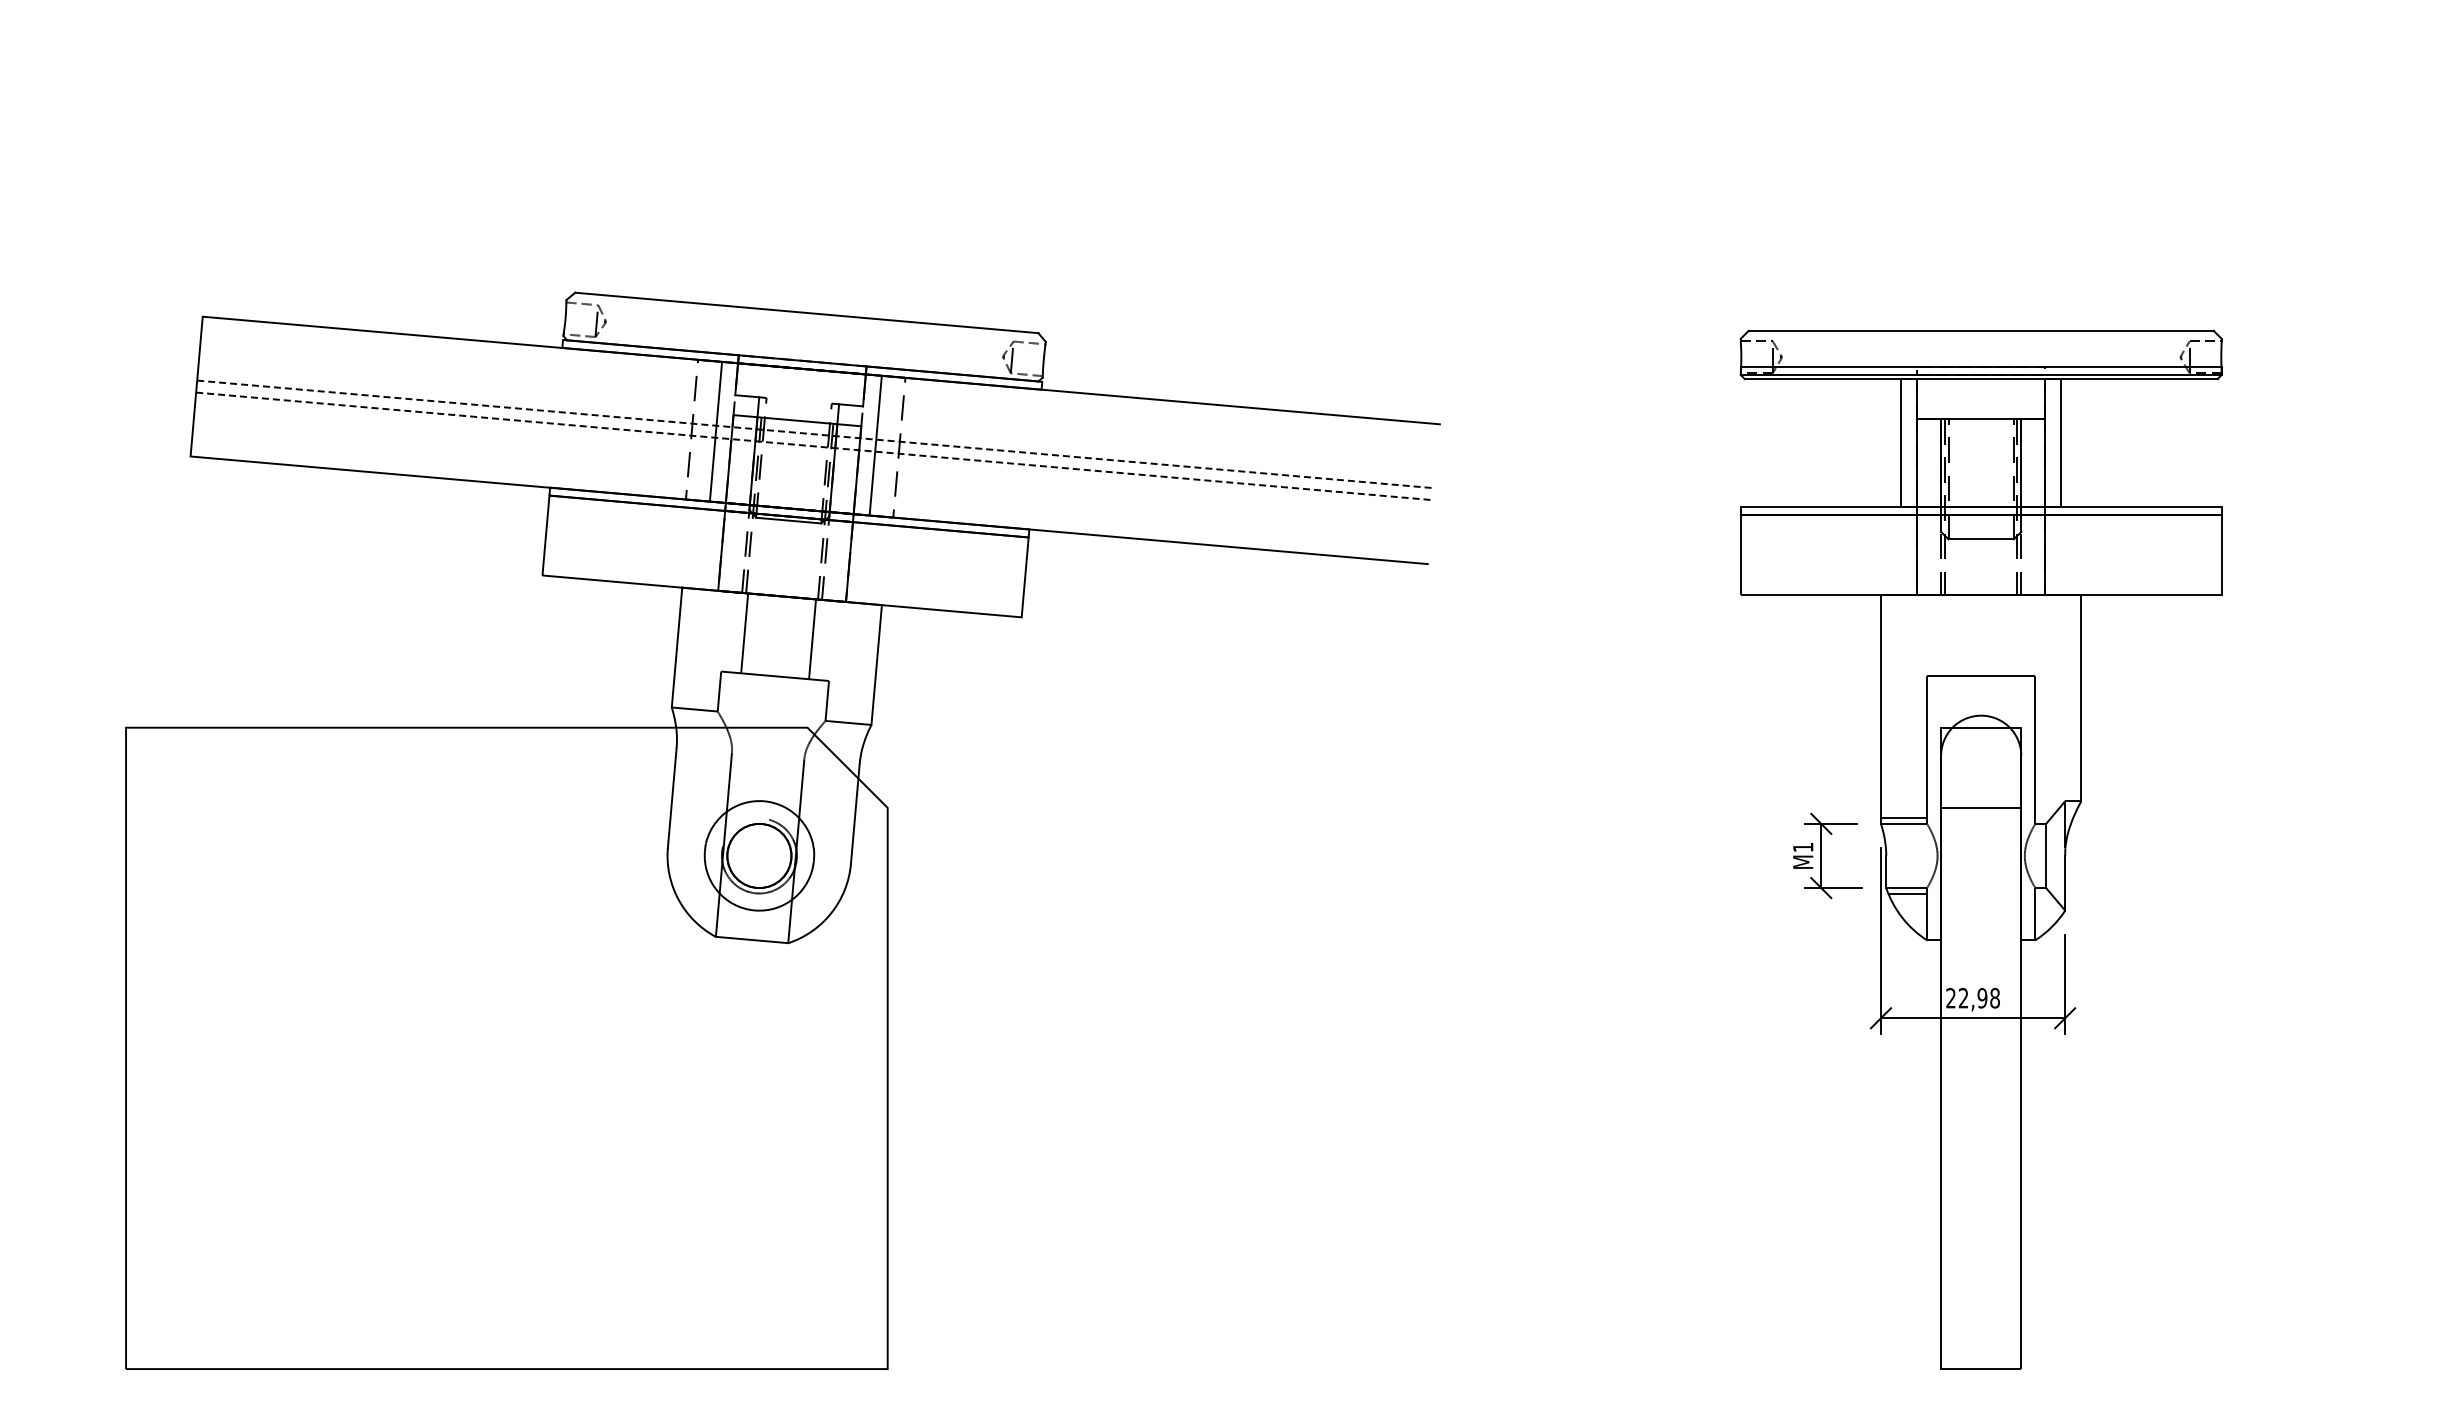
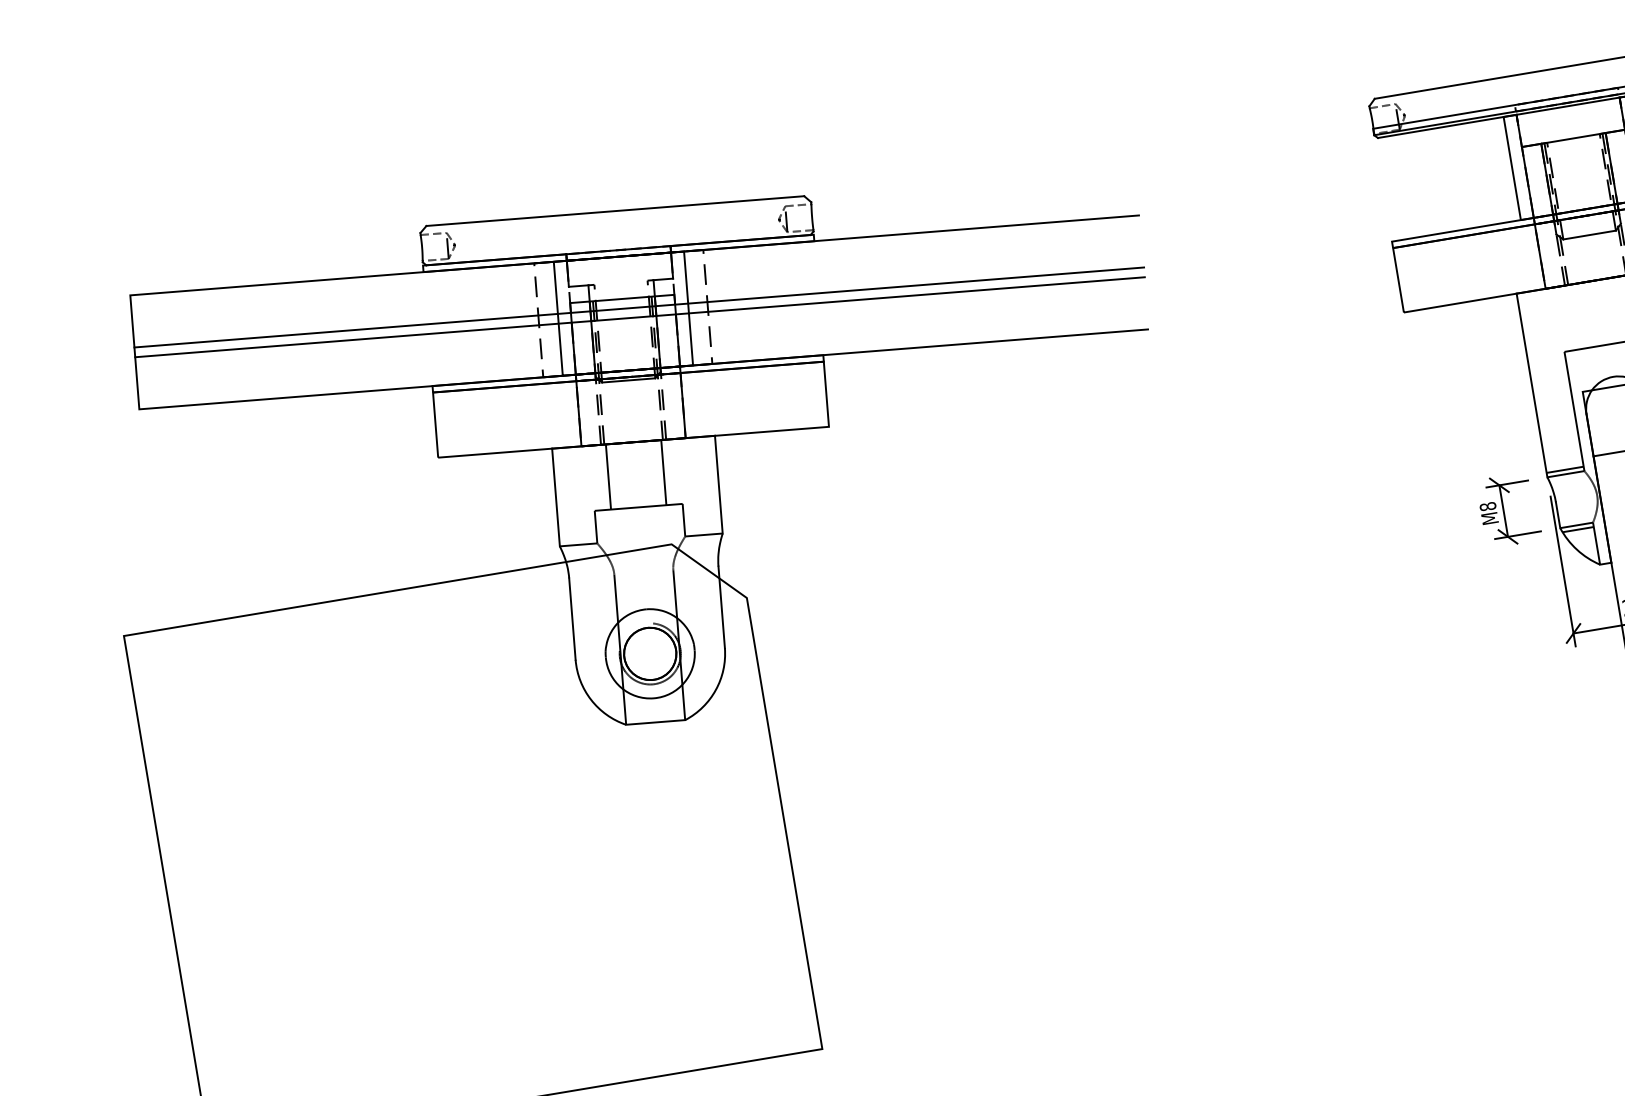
line: (816, 434) -> (639, 307), dashed -> solid
line: (815, 446) -> (640, 317), dashed -> solid
text: (1802, 847) -> (1487, 506), M1 -> M8

